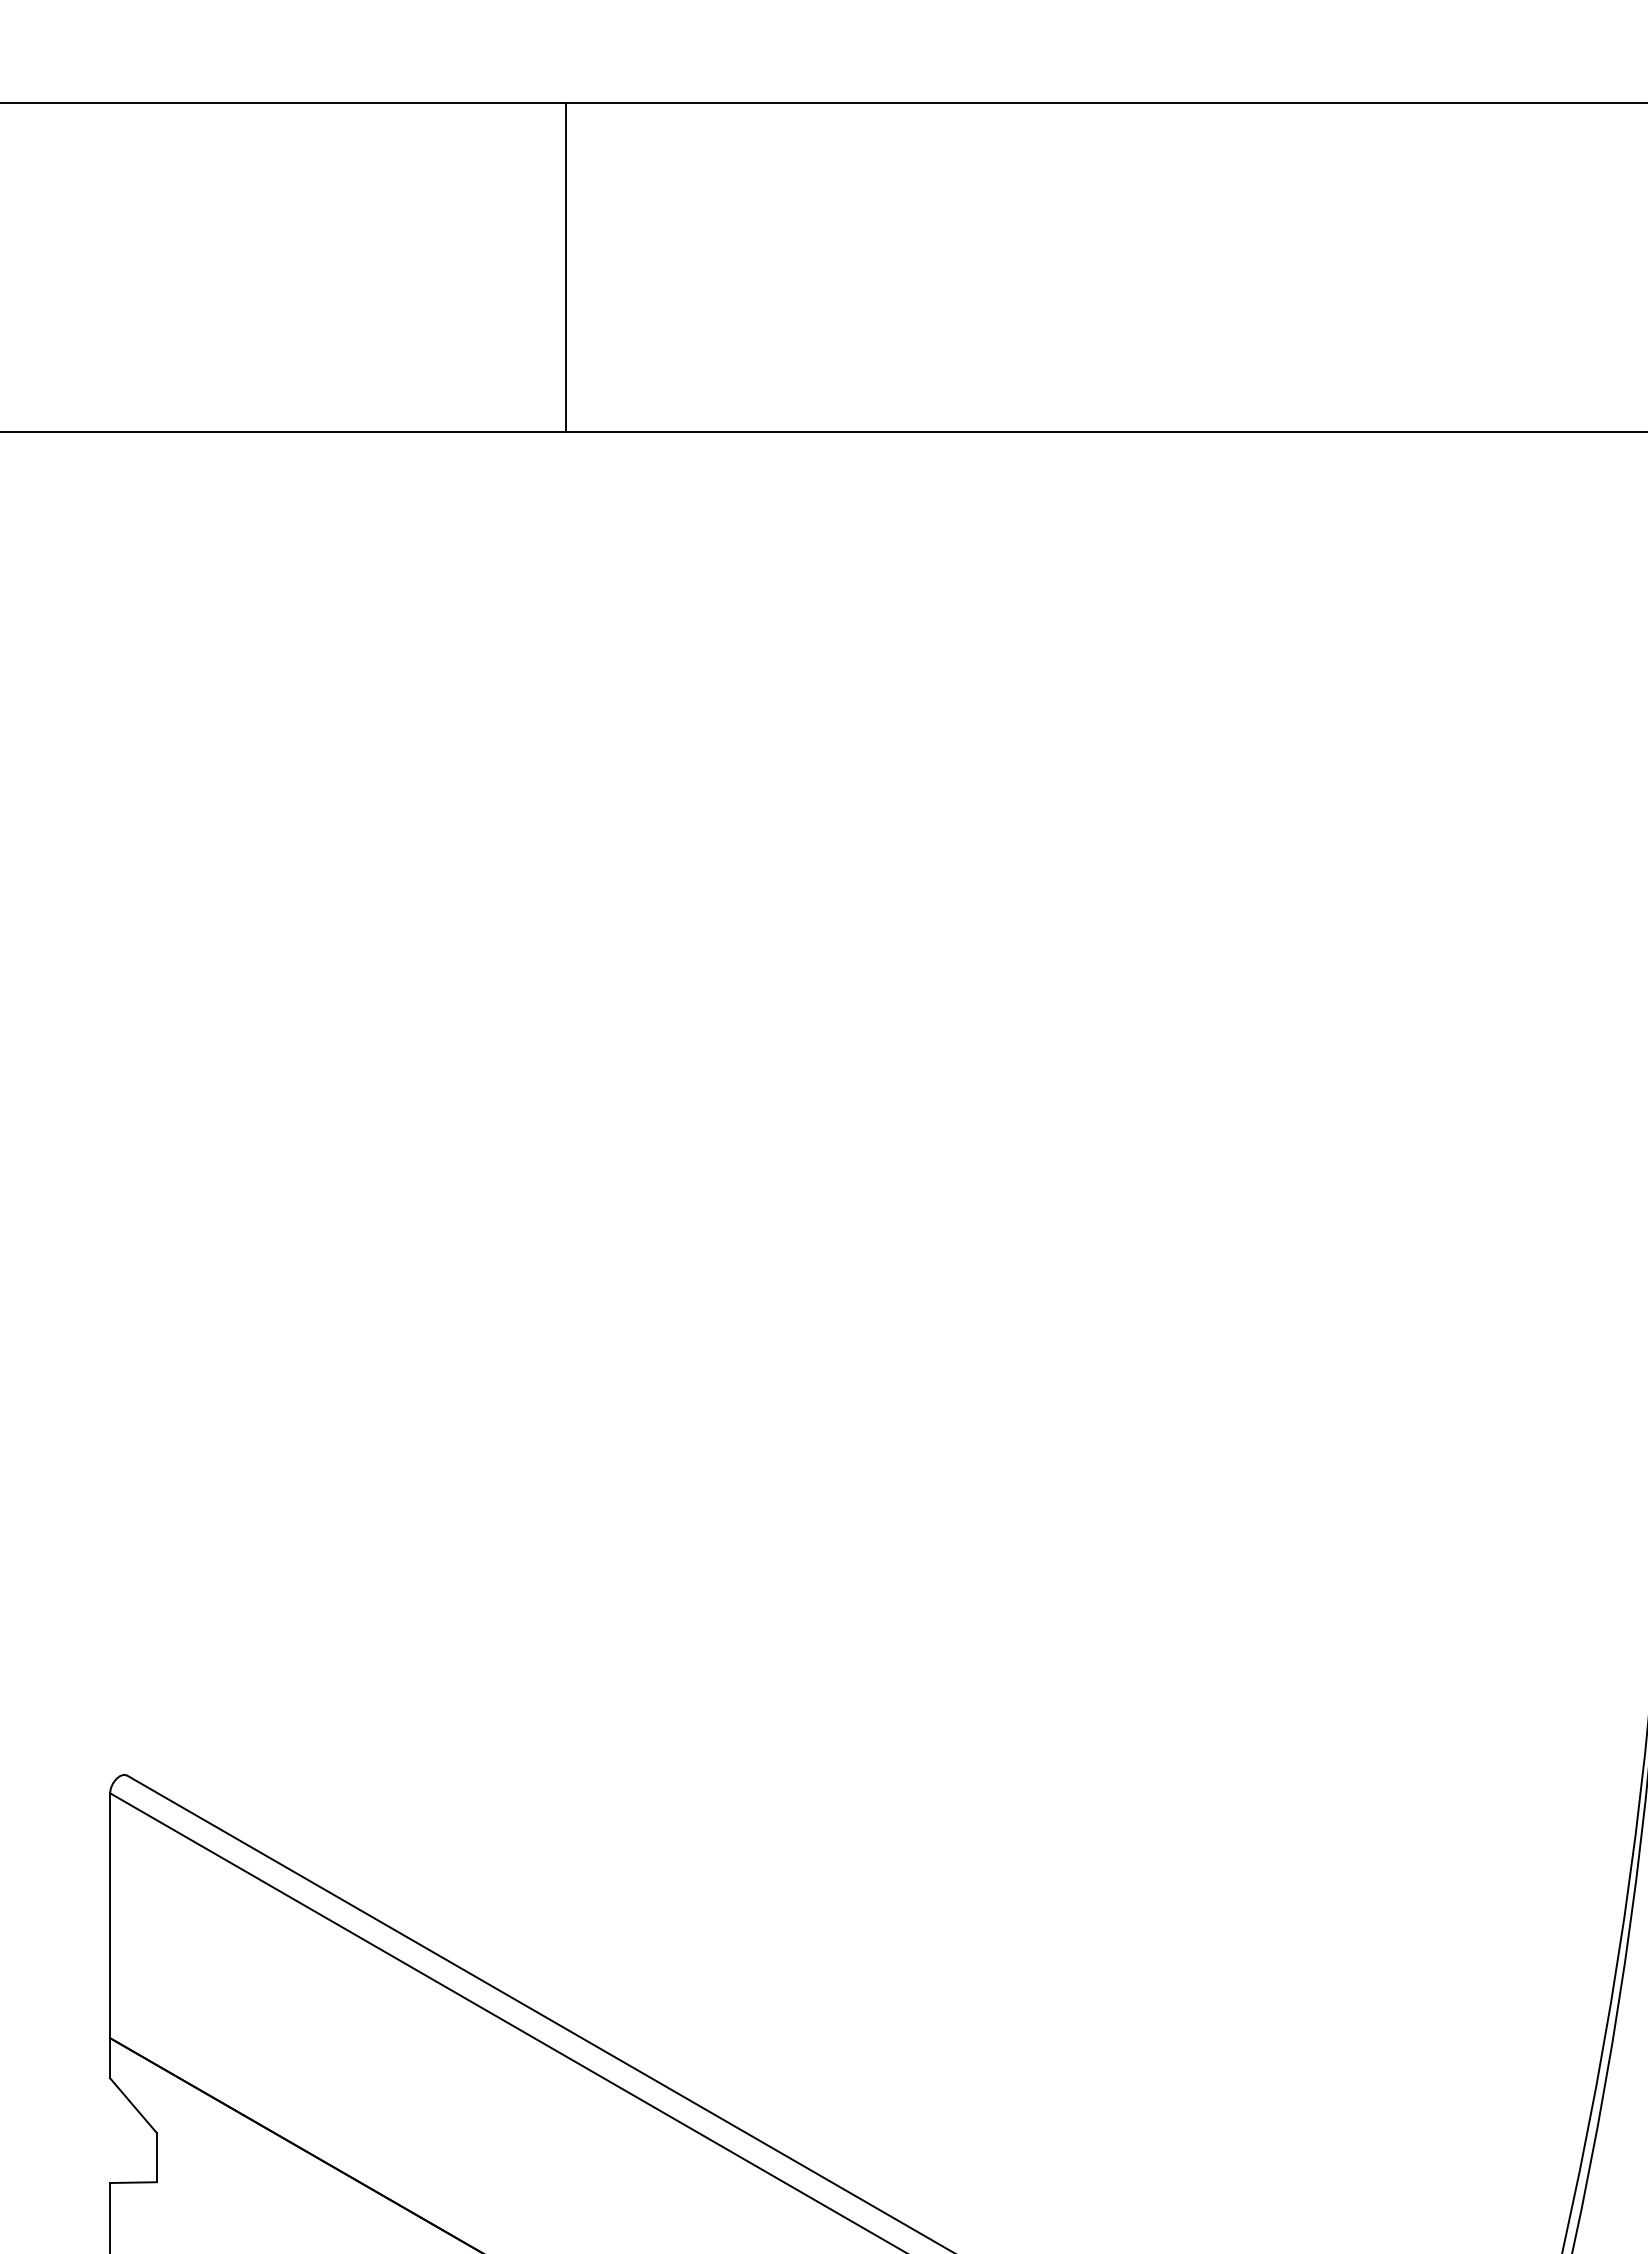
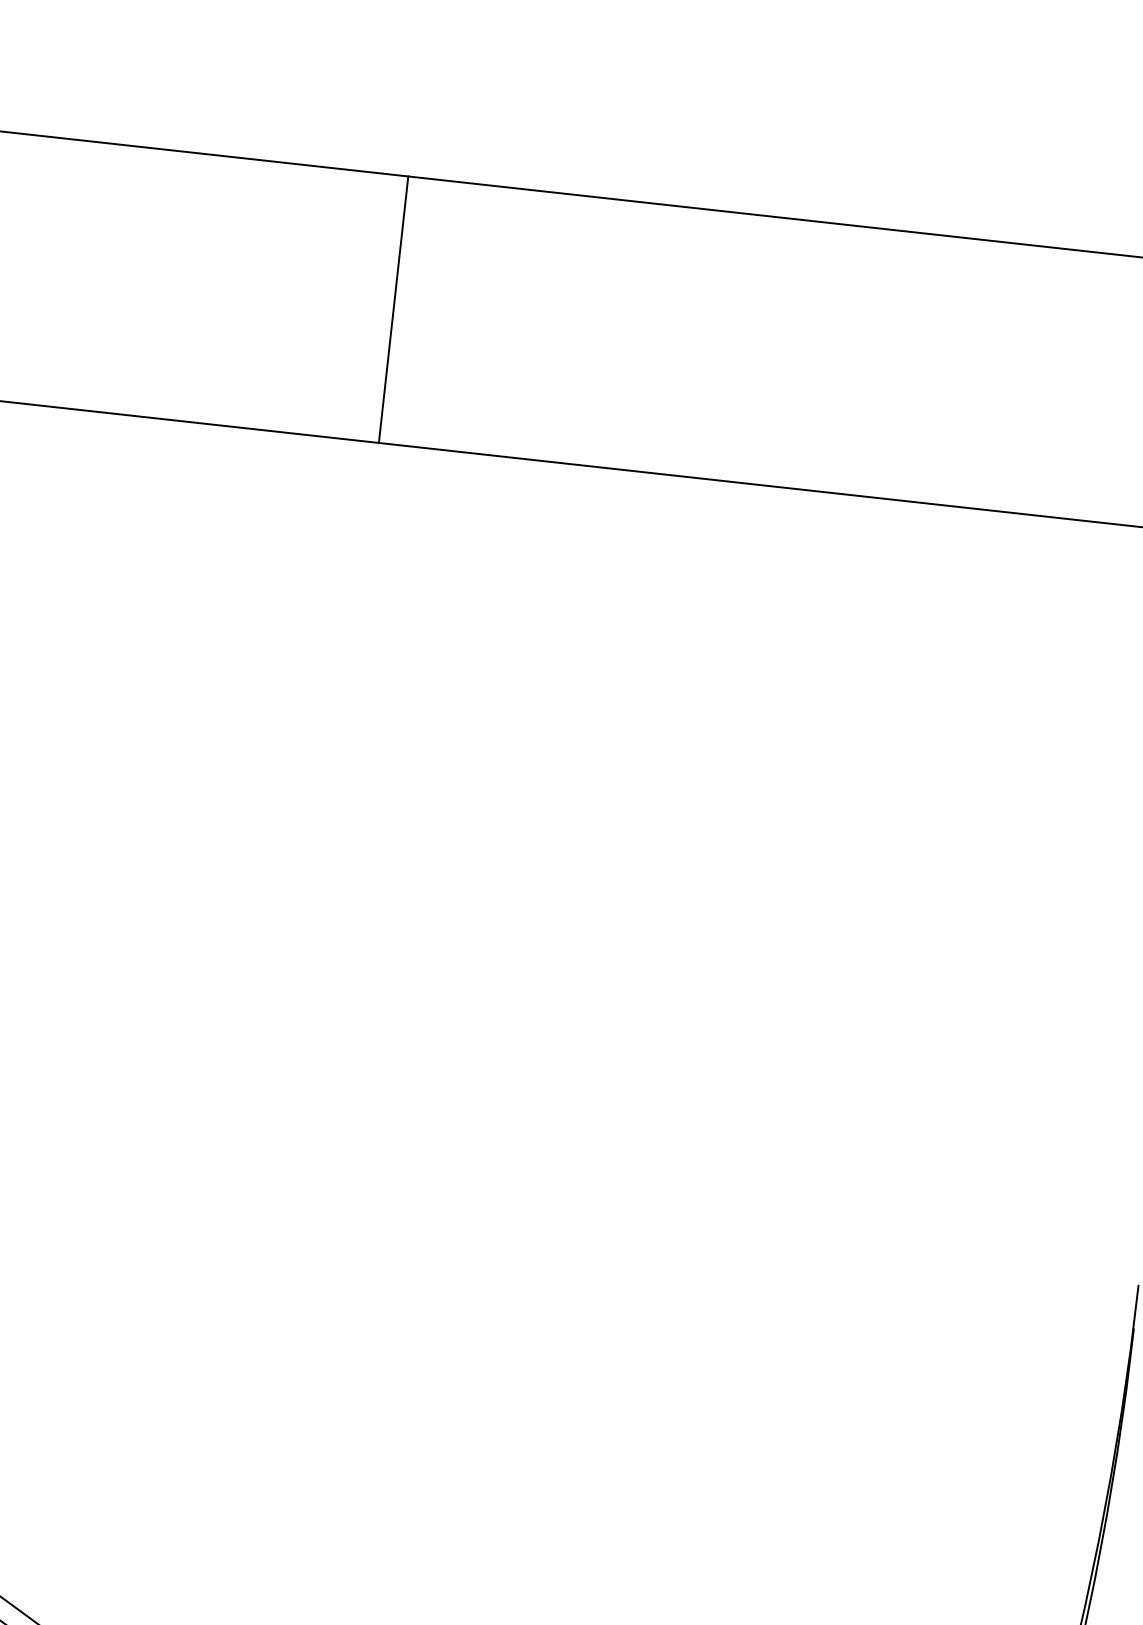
line: (566, 267) -> (393, 309), moved

